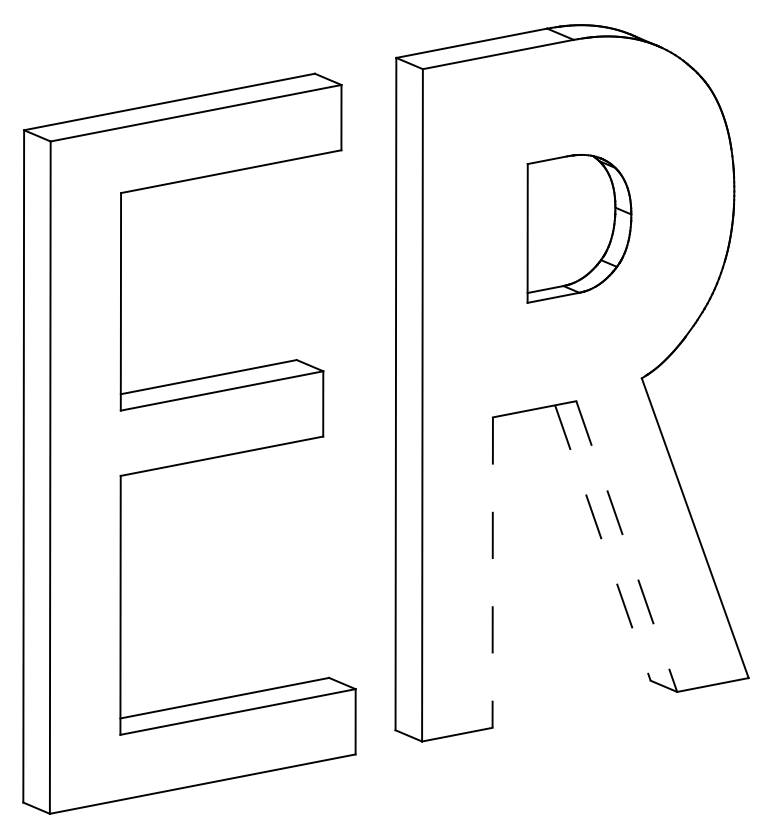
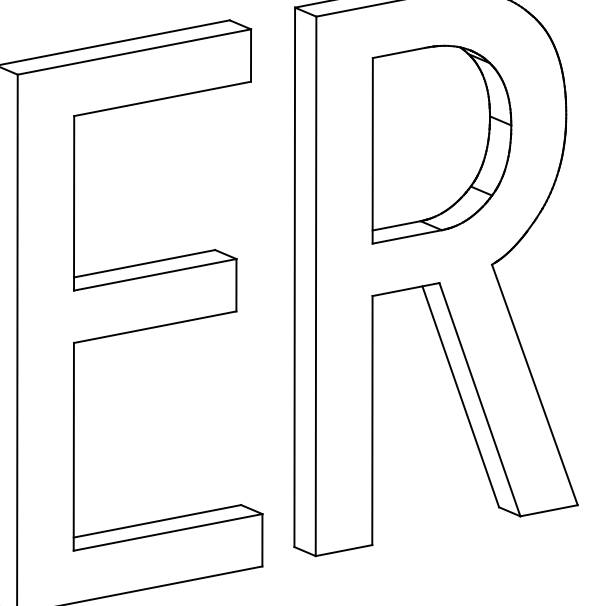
part: (579, 228) -> (442, 144), size x1.67
line: (602, 543) -> (460, 397), dashed -> solid
line: (626, 546) -> (479, 399), dashed -> solid
line: (492, 573) -> (372, 421), dashed -> solid

